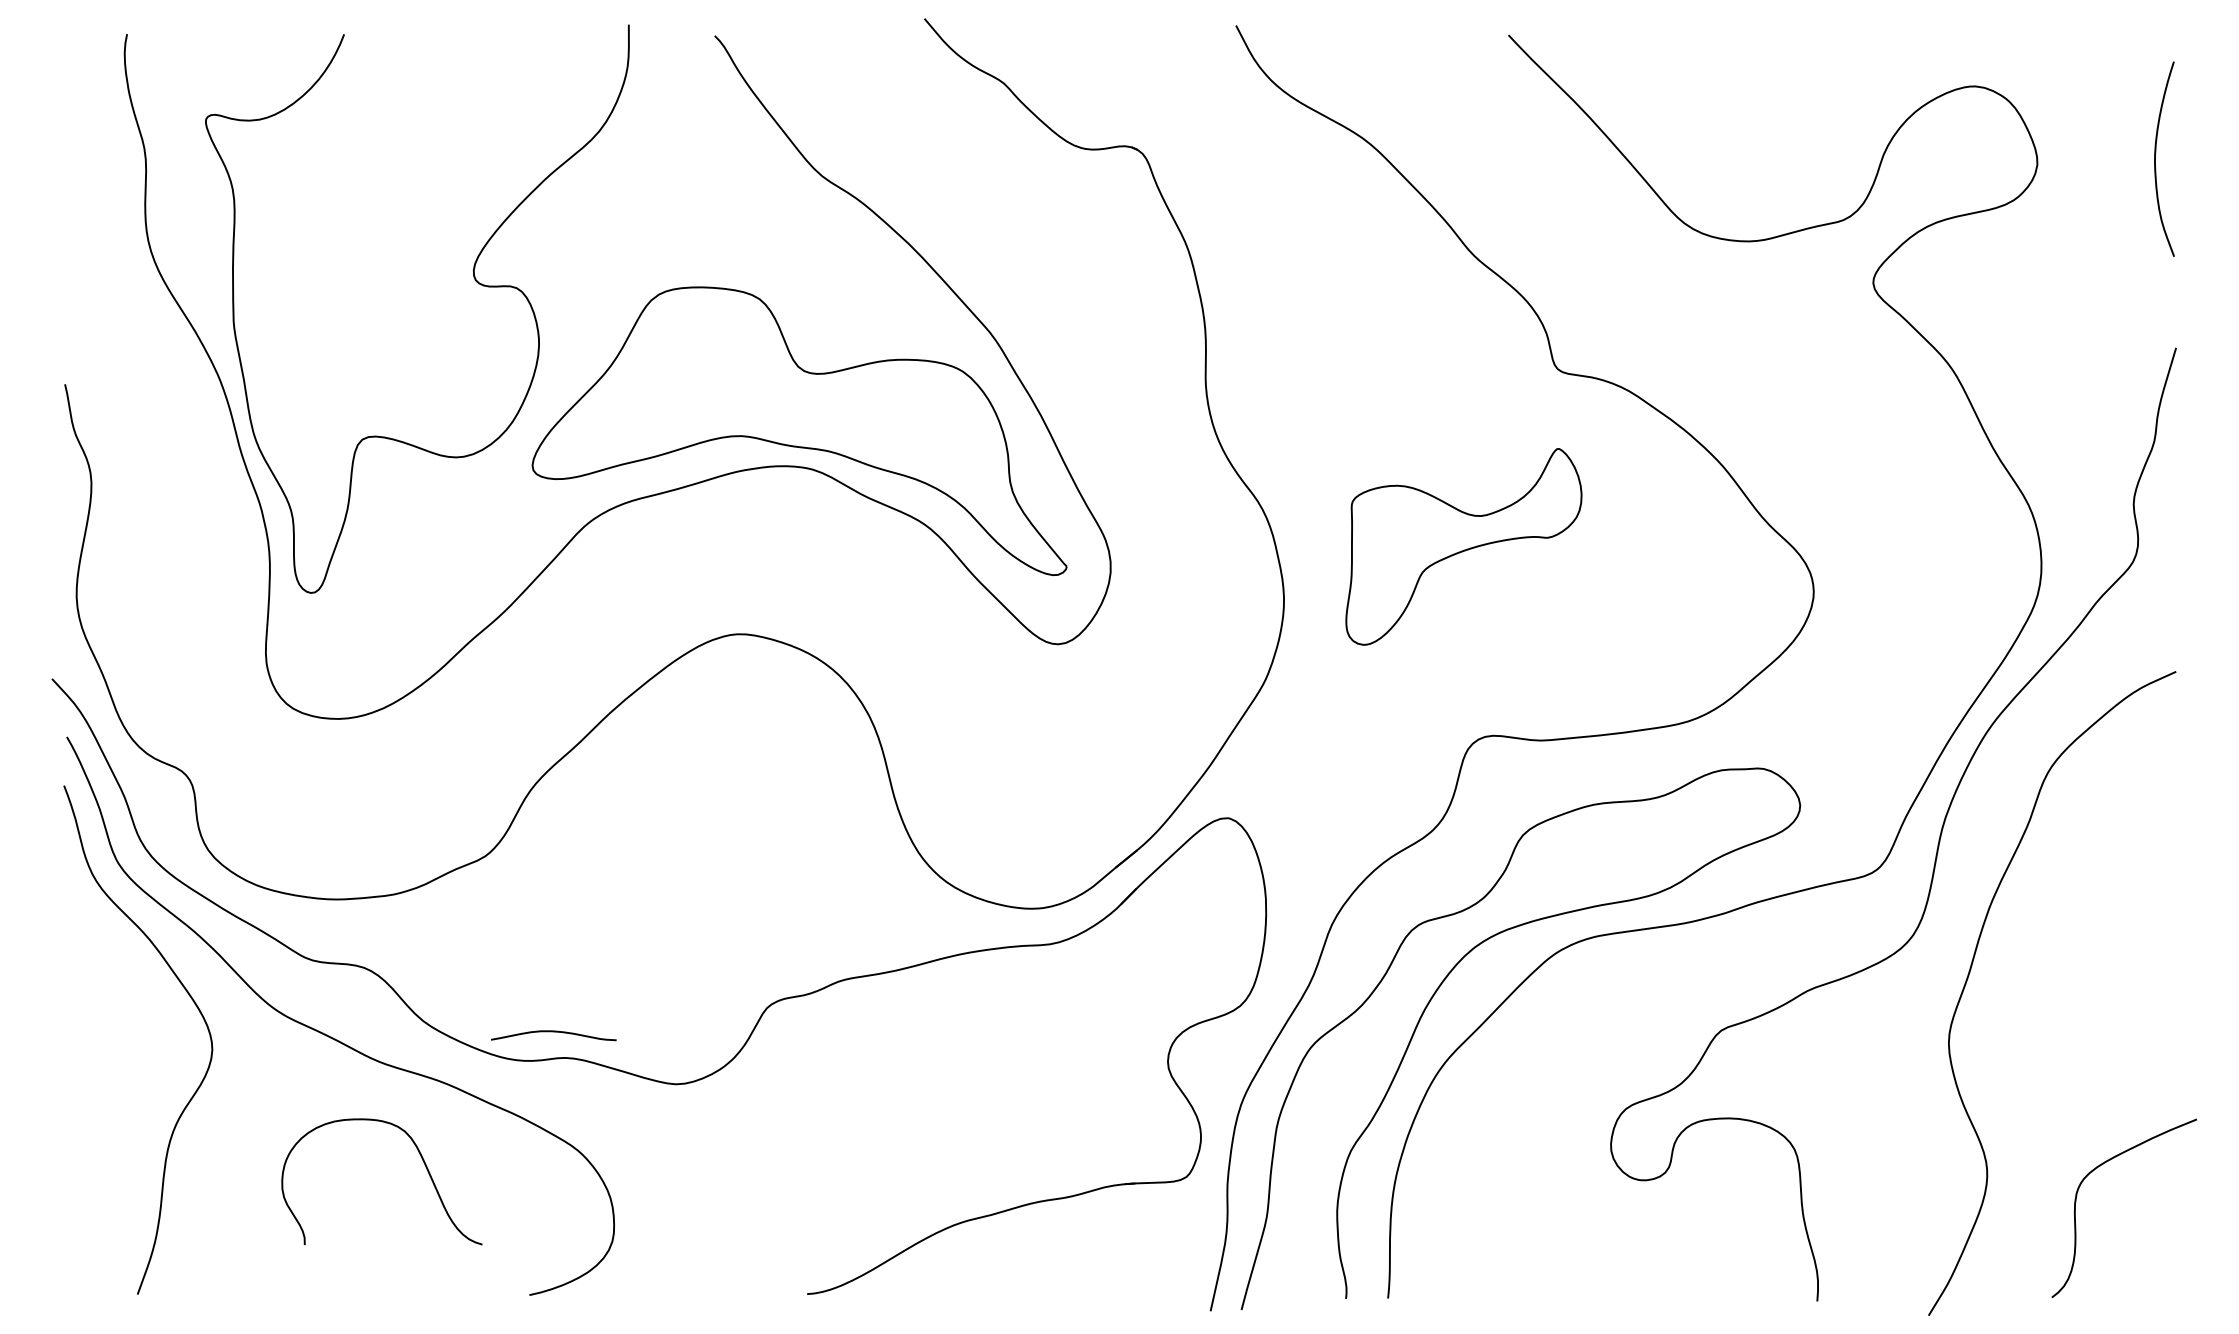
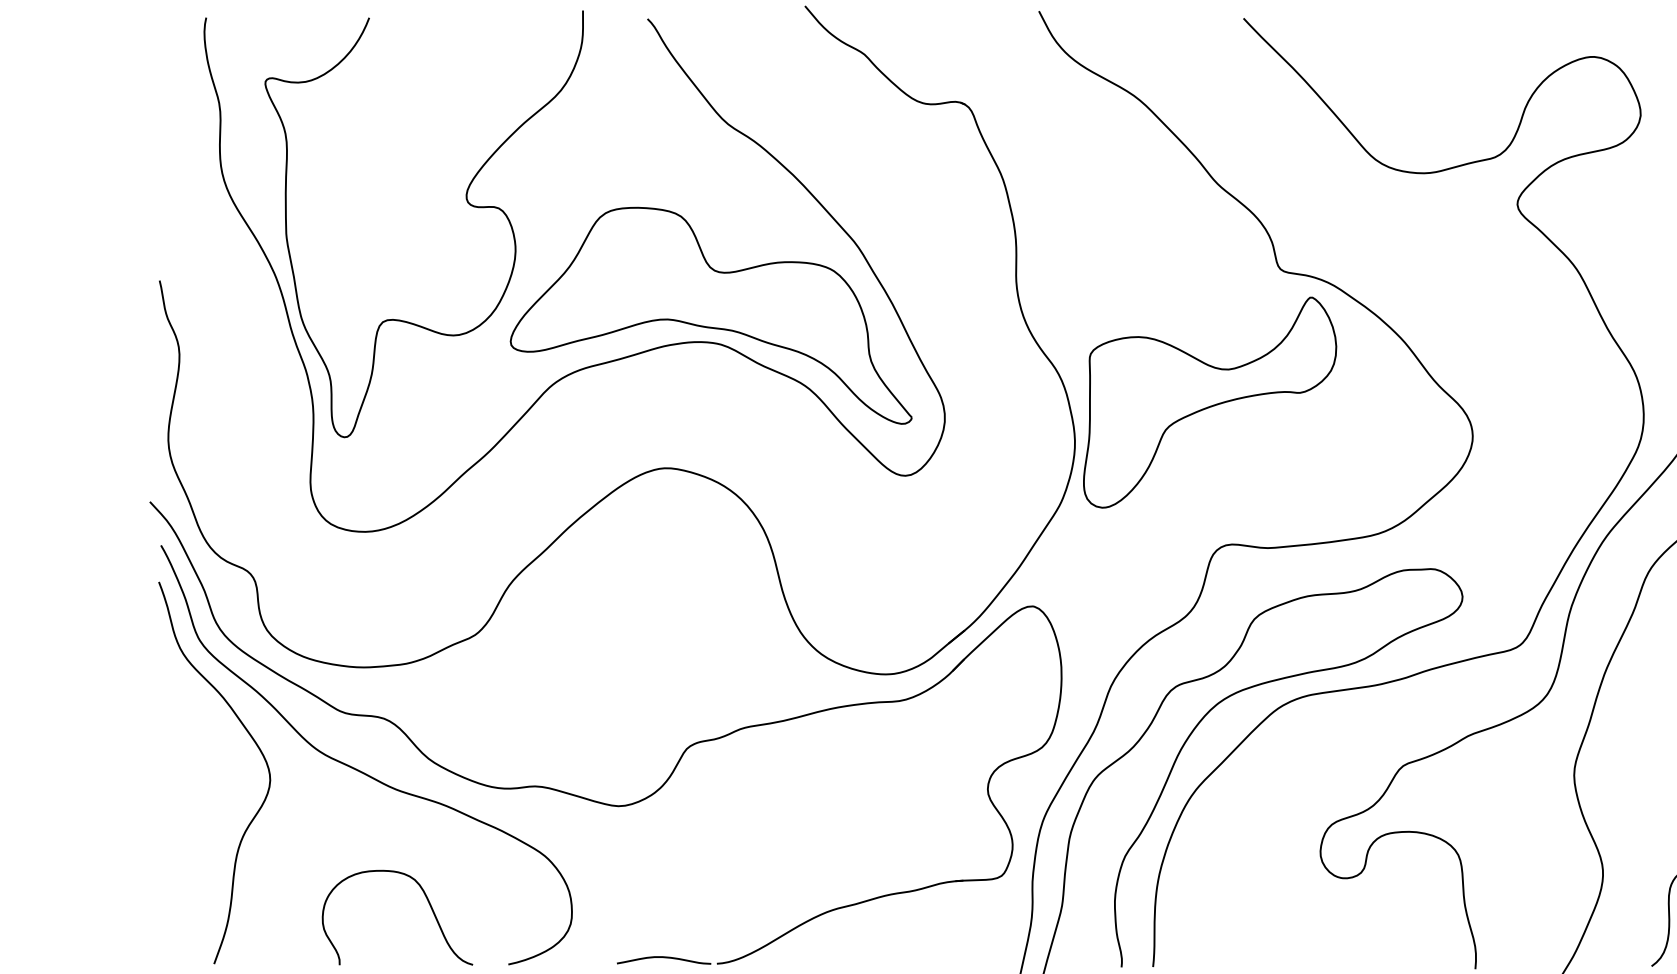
part: (1463, 546) -> (1209, 402), size x1.43
curve: (553, 1032) -> (663, 958), moved
curve: (424, 1165) -> (429, 905), moved

